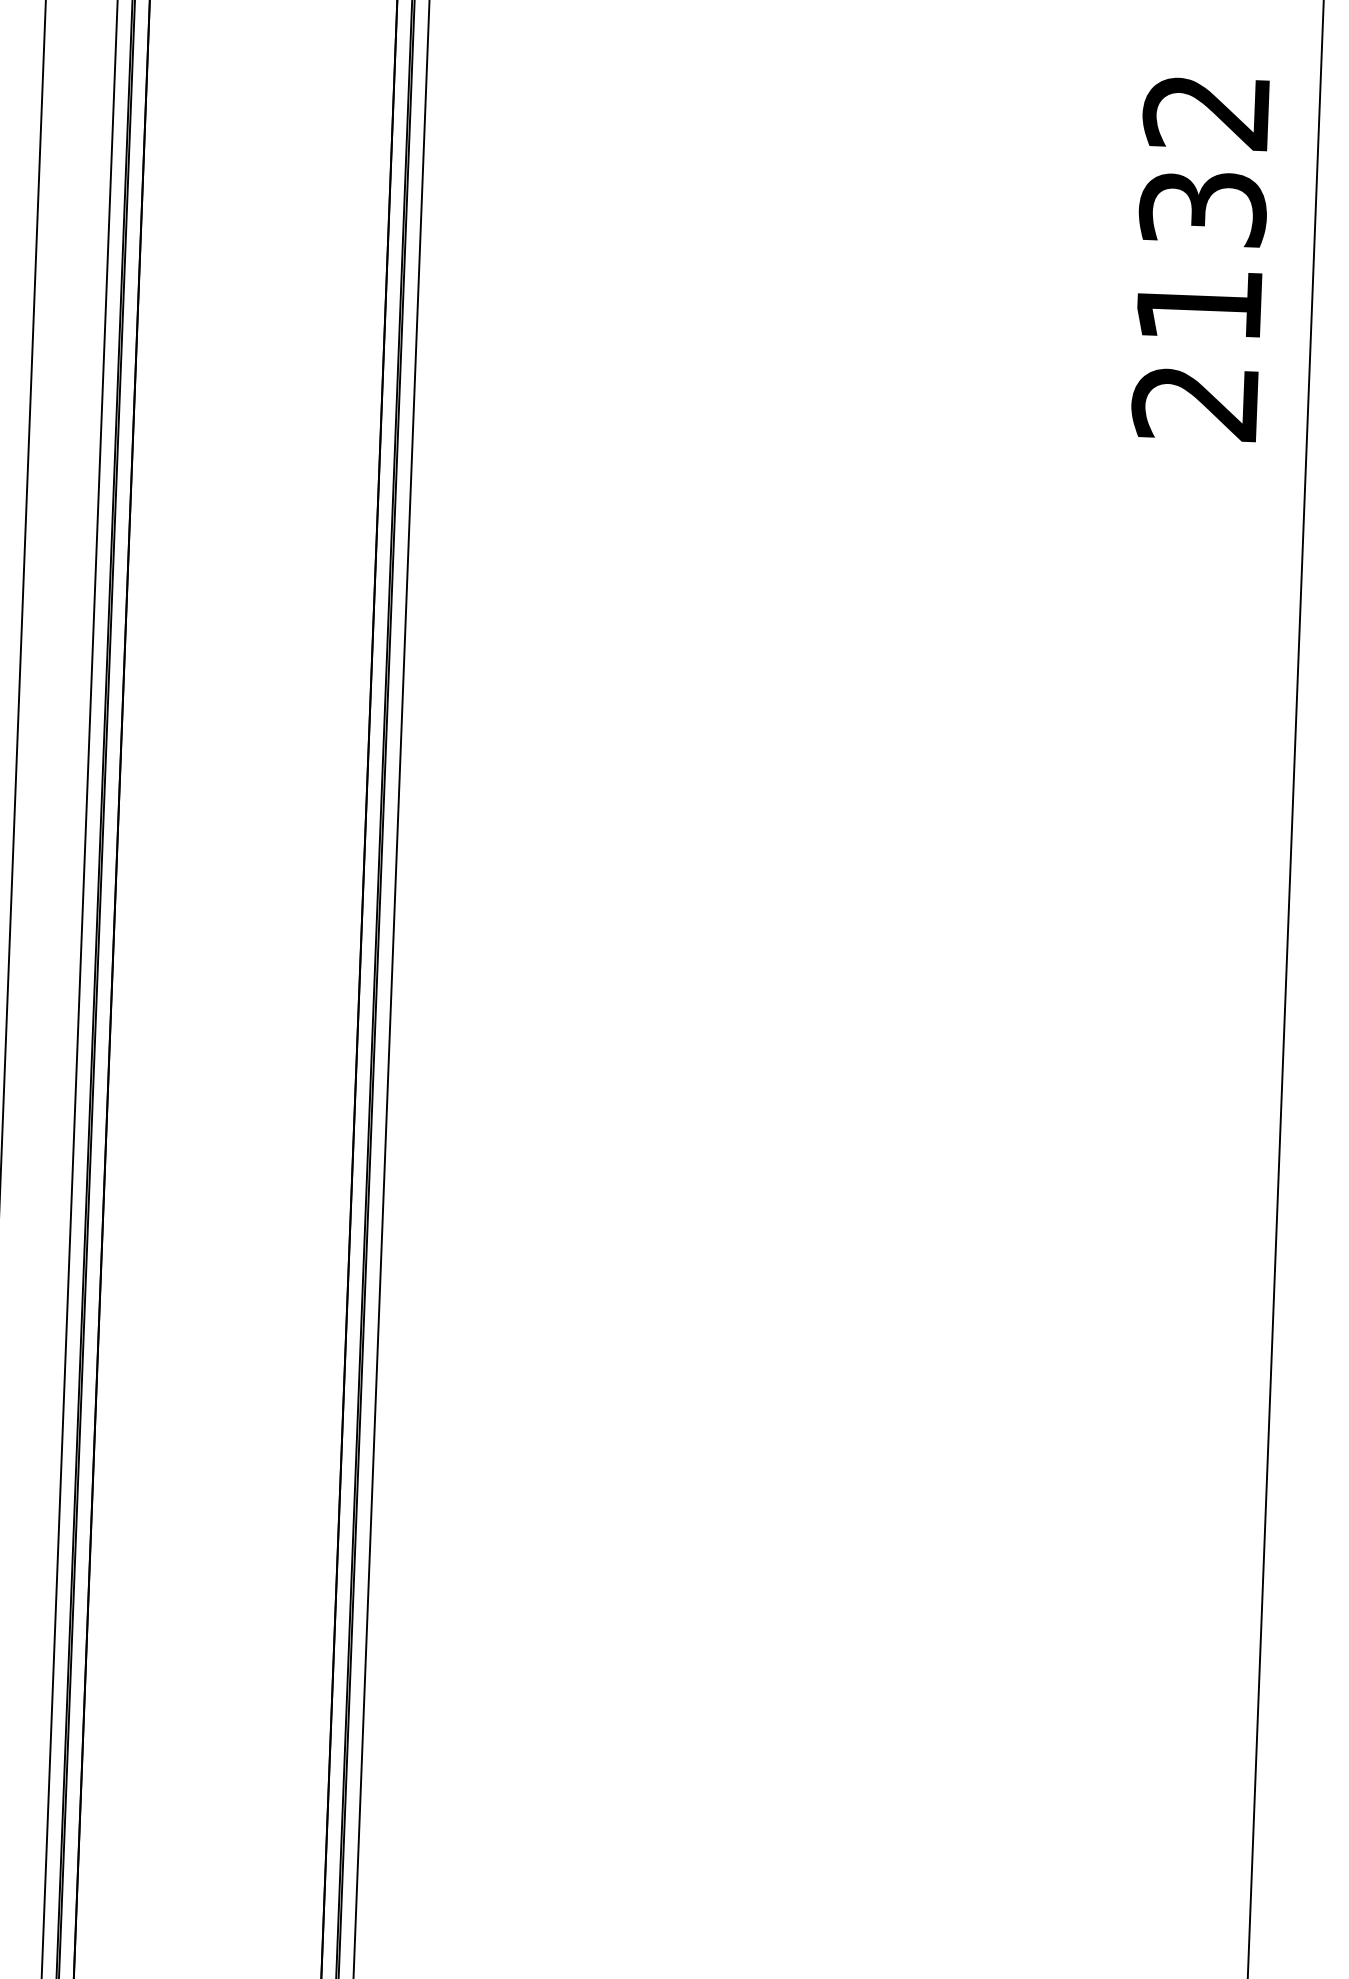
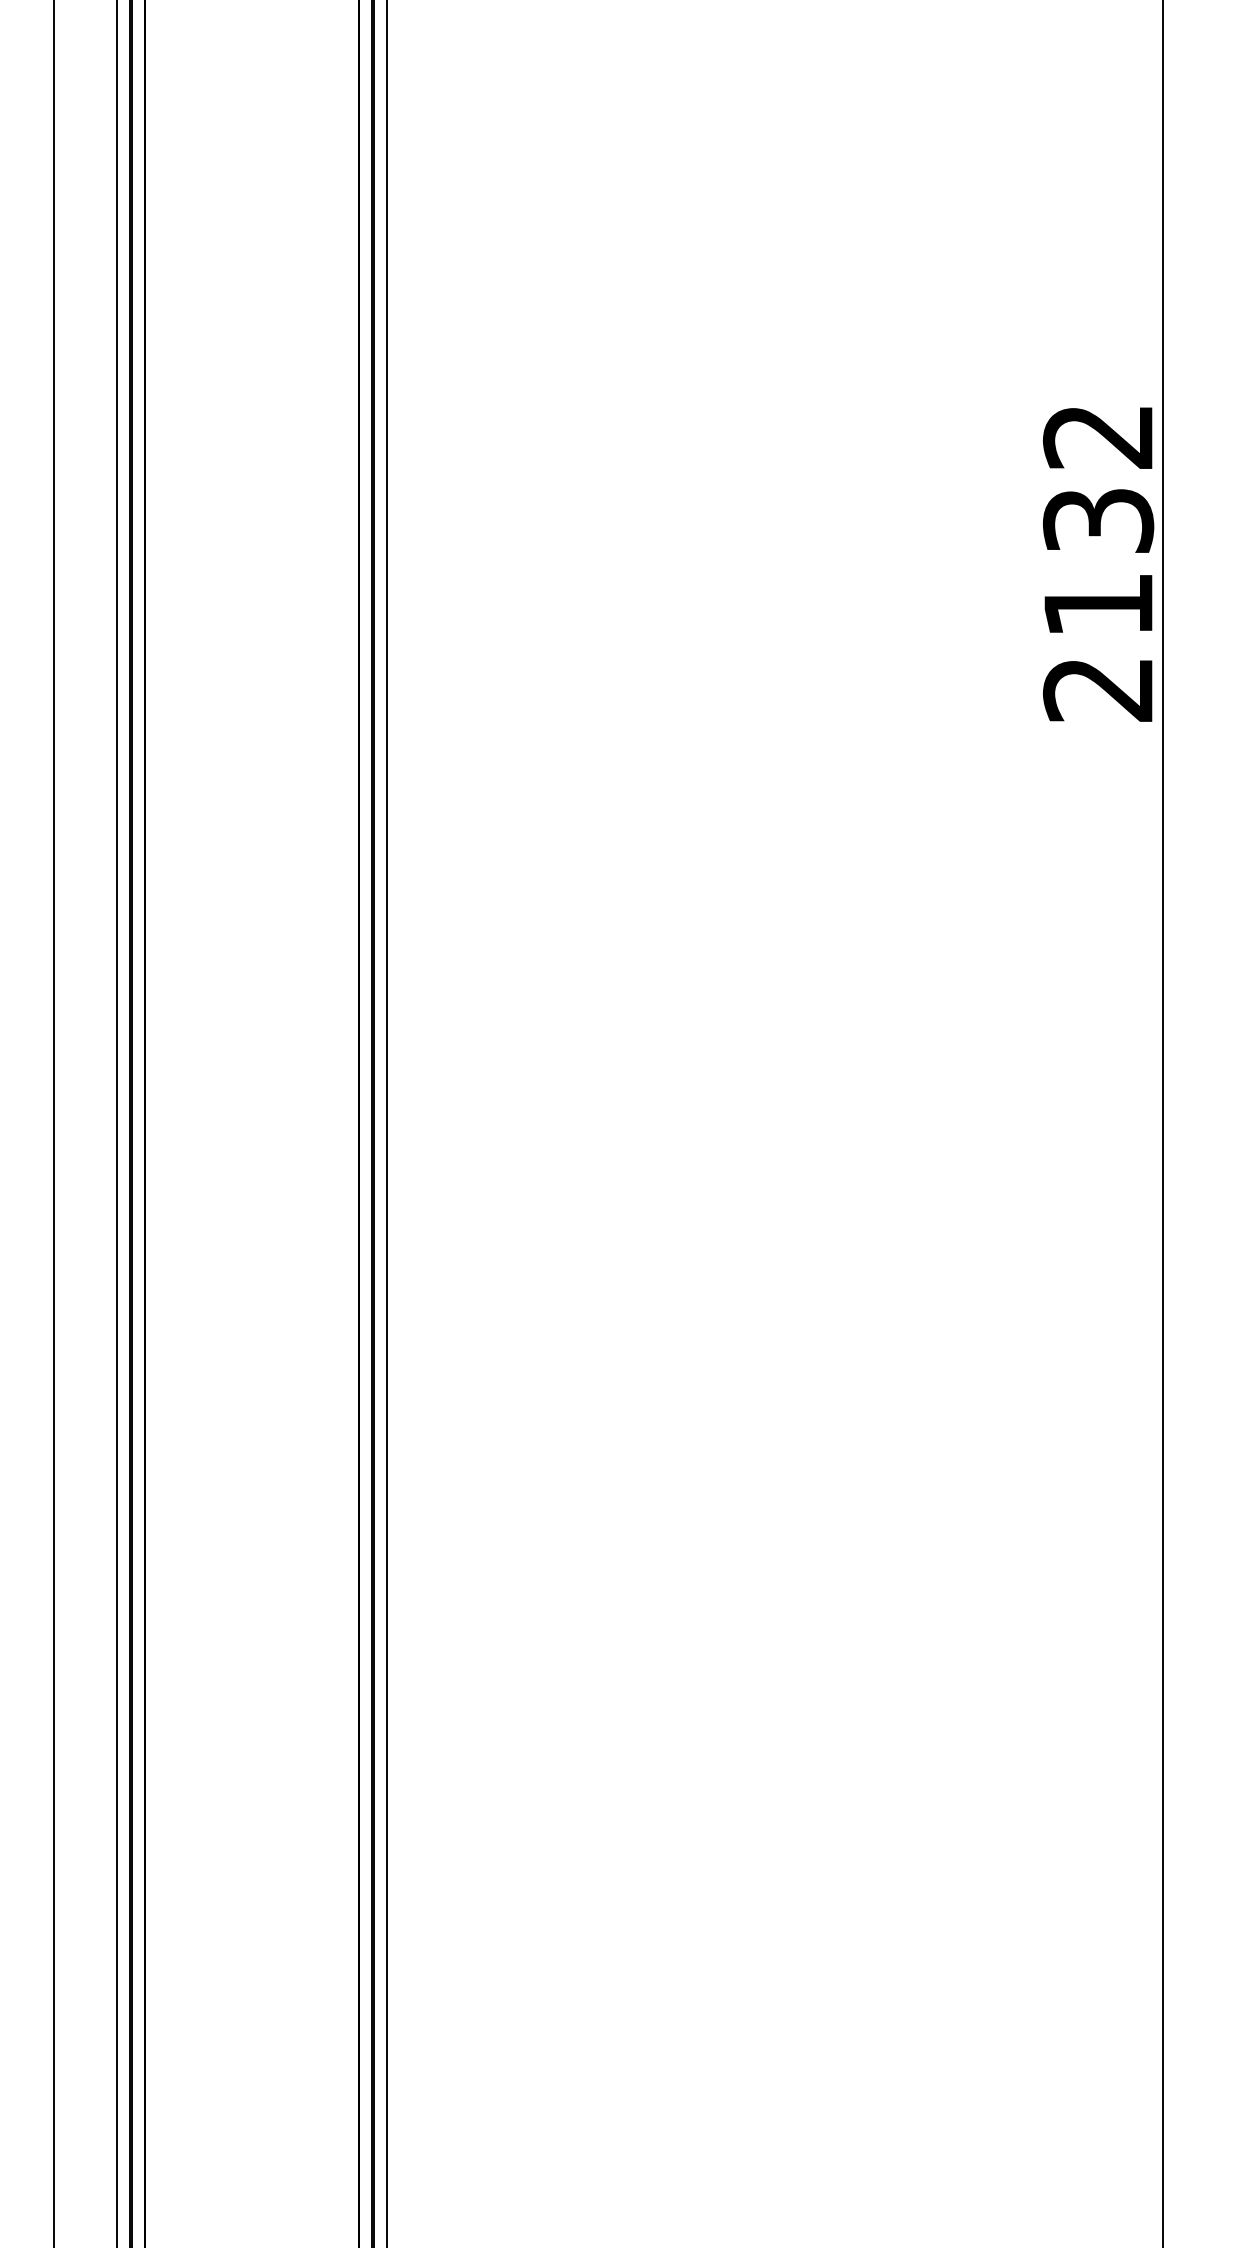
text: (1201, 258) -> (1098, 564), moved

